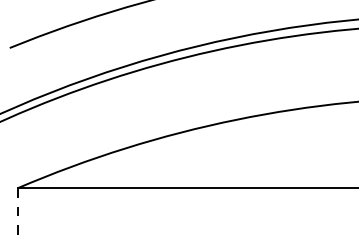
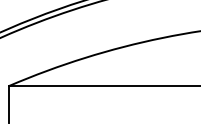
line: (17, 215) -> (9, 104), dashed -> solid

